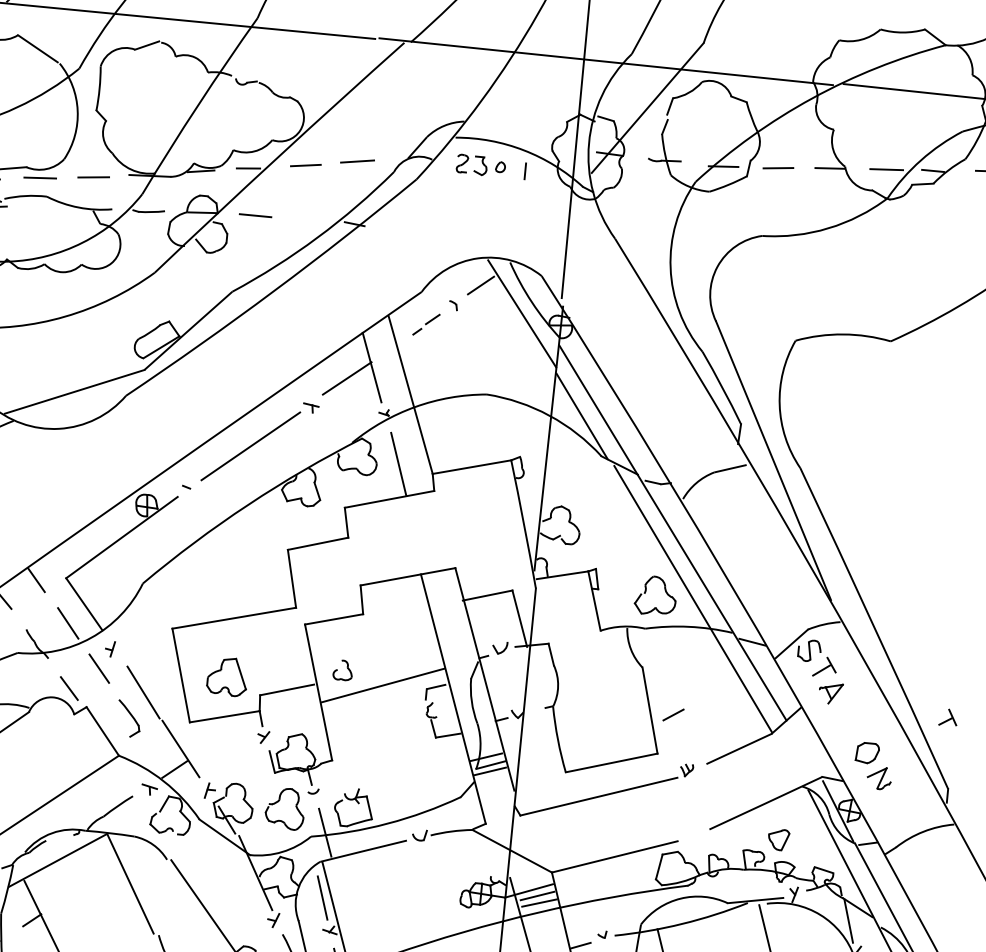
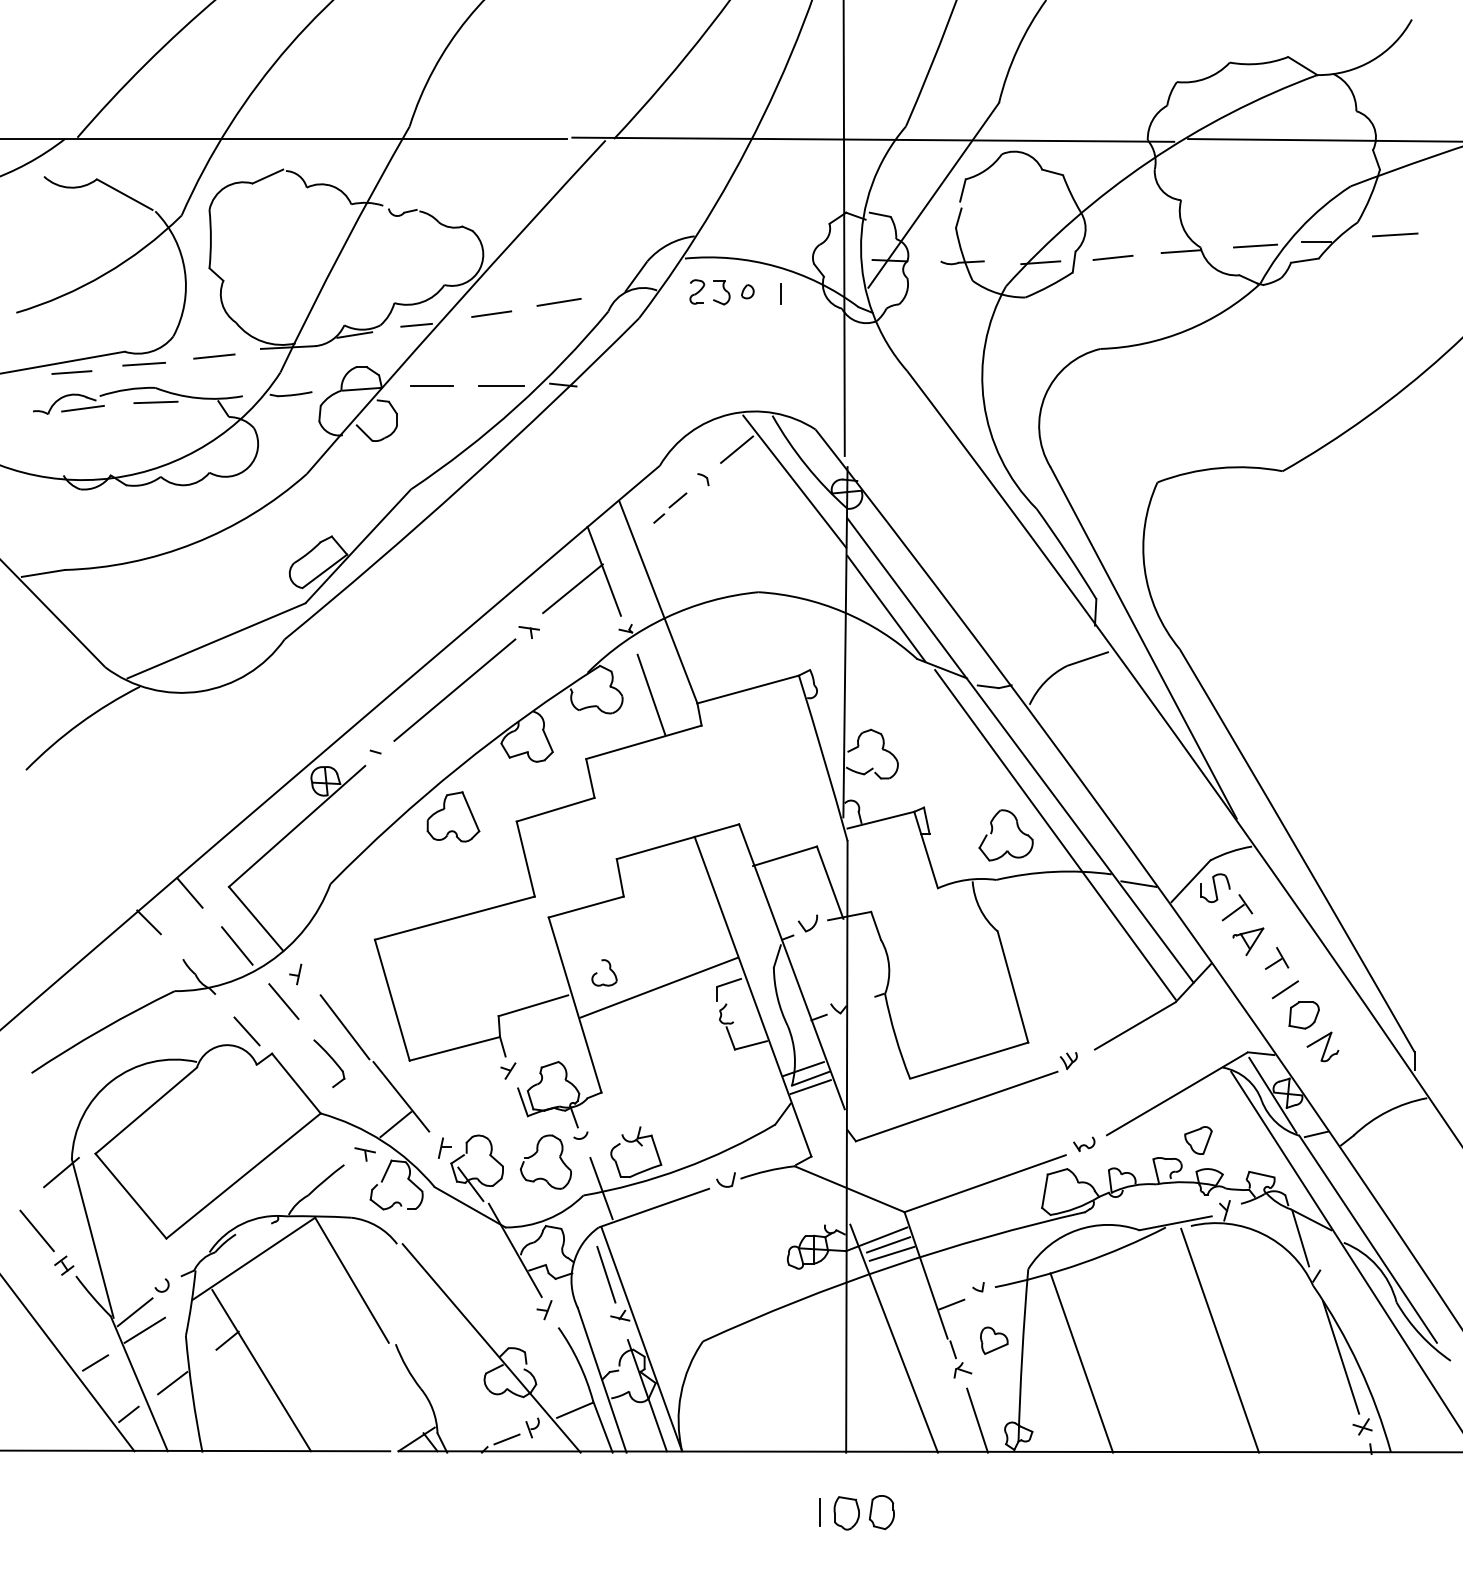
line: (45, 207) -> (155, 402), added
line: (308, 220) -> (501, 386), added
part: (227, 676) -> (453, 816), moved
line: (673, 714) -> (1285, 989), moved
part: (948, 717) -> (1276, 958), moved
part: (692, 834) -> (1084, 1144), added

